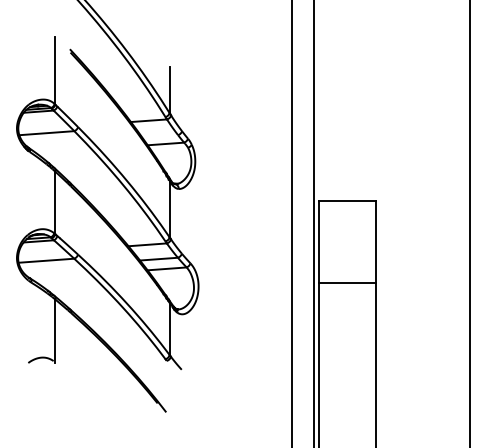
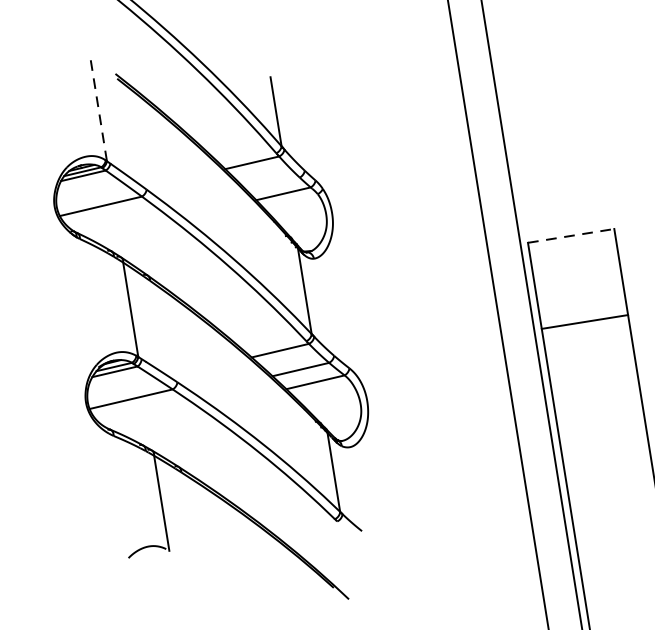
line: (55, 70) -> (98, 109), solid -> dashed
line: (347, 200) -> (571, 235), solid -> dashed
line: (346, 282) -> (583, 321), moved

